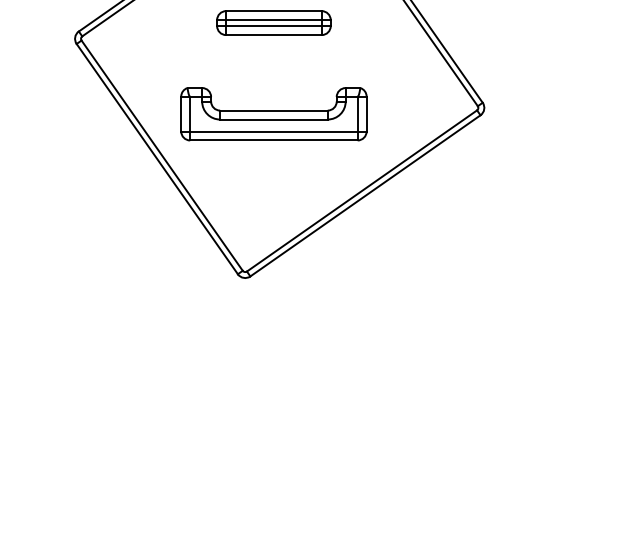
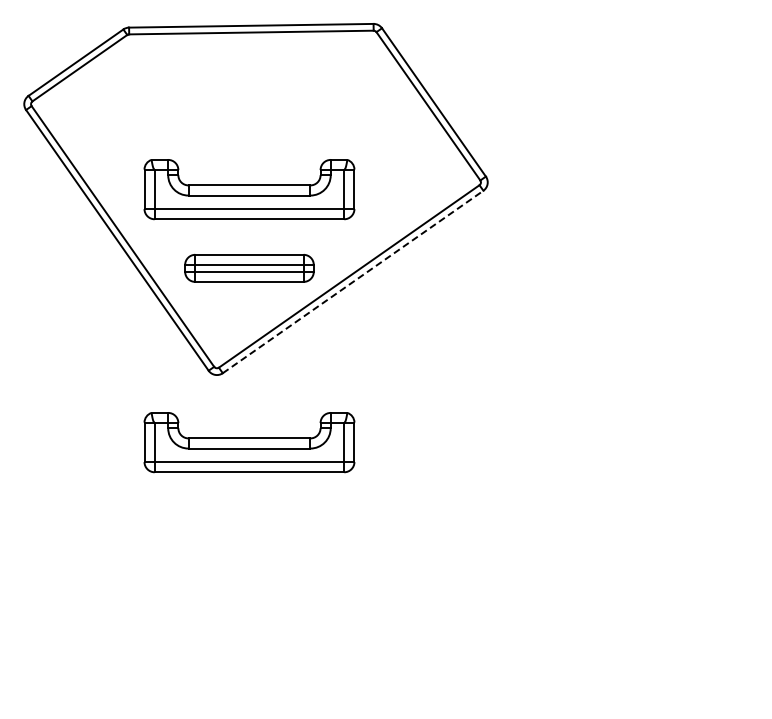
part: (273, 23) -> (249, 268), moved
line: (365, 195) -> (353, 281), solid -> dashed
part: (273, 337) -> (249, 442), added

